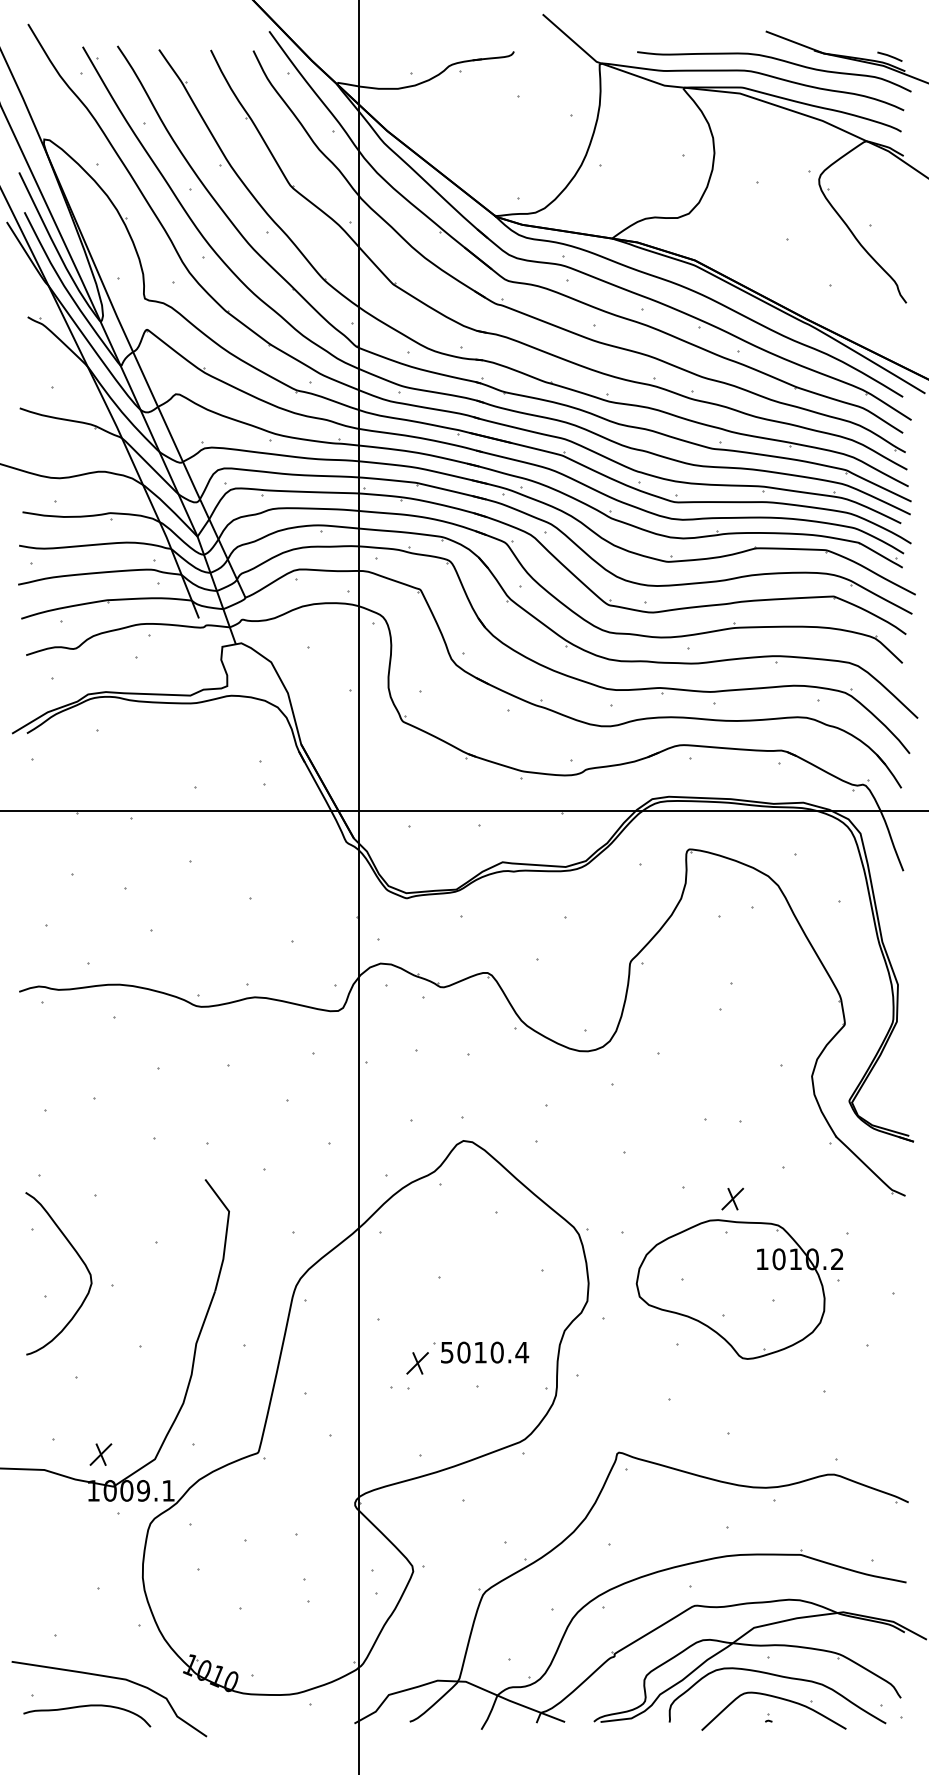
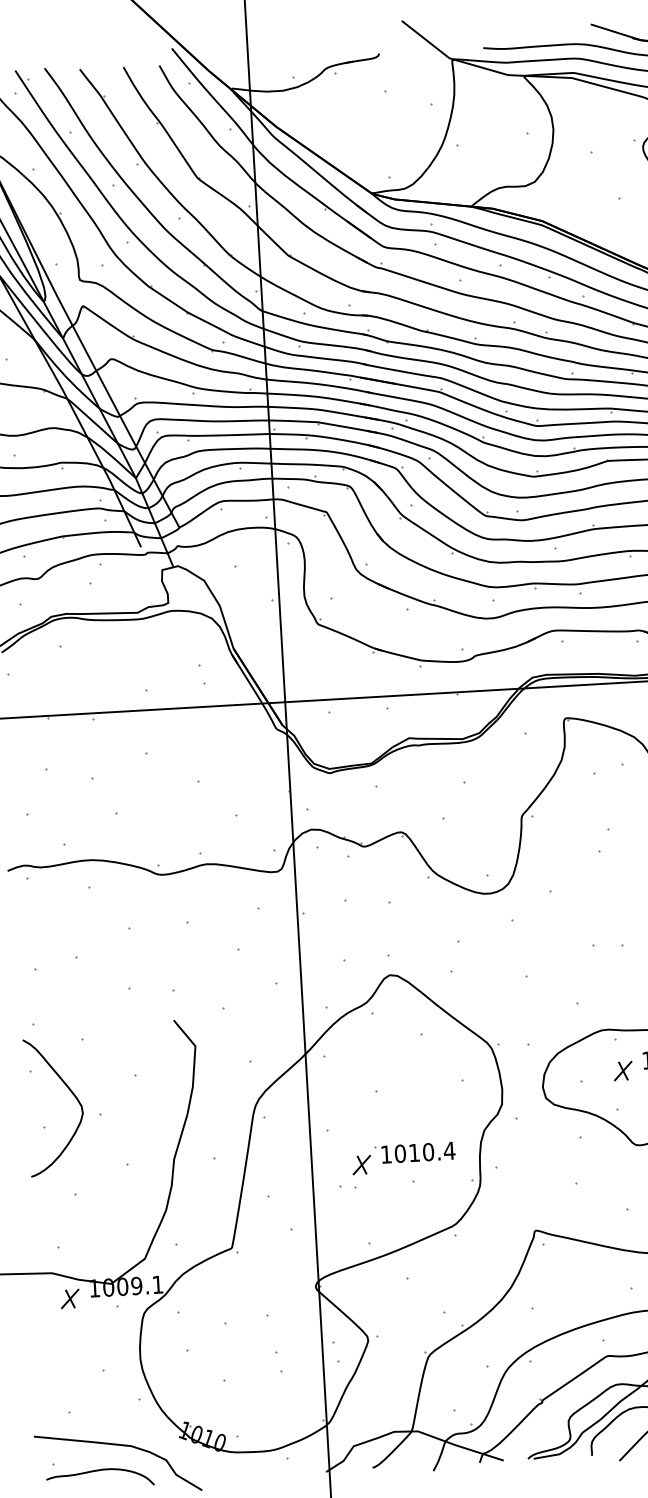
part: (732, 1198) -> (622, 1070), moved
text: (447, 1352) -> (386, 1154), 5010.4 -> 1010.4
part: (100, 1454) -> (69, 1298), moved

